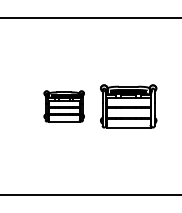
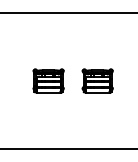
part: (128, 106) -> (97, 81), size x0.71

